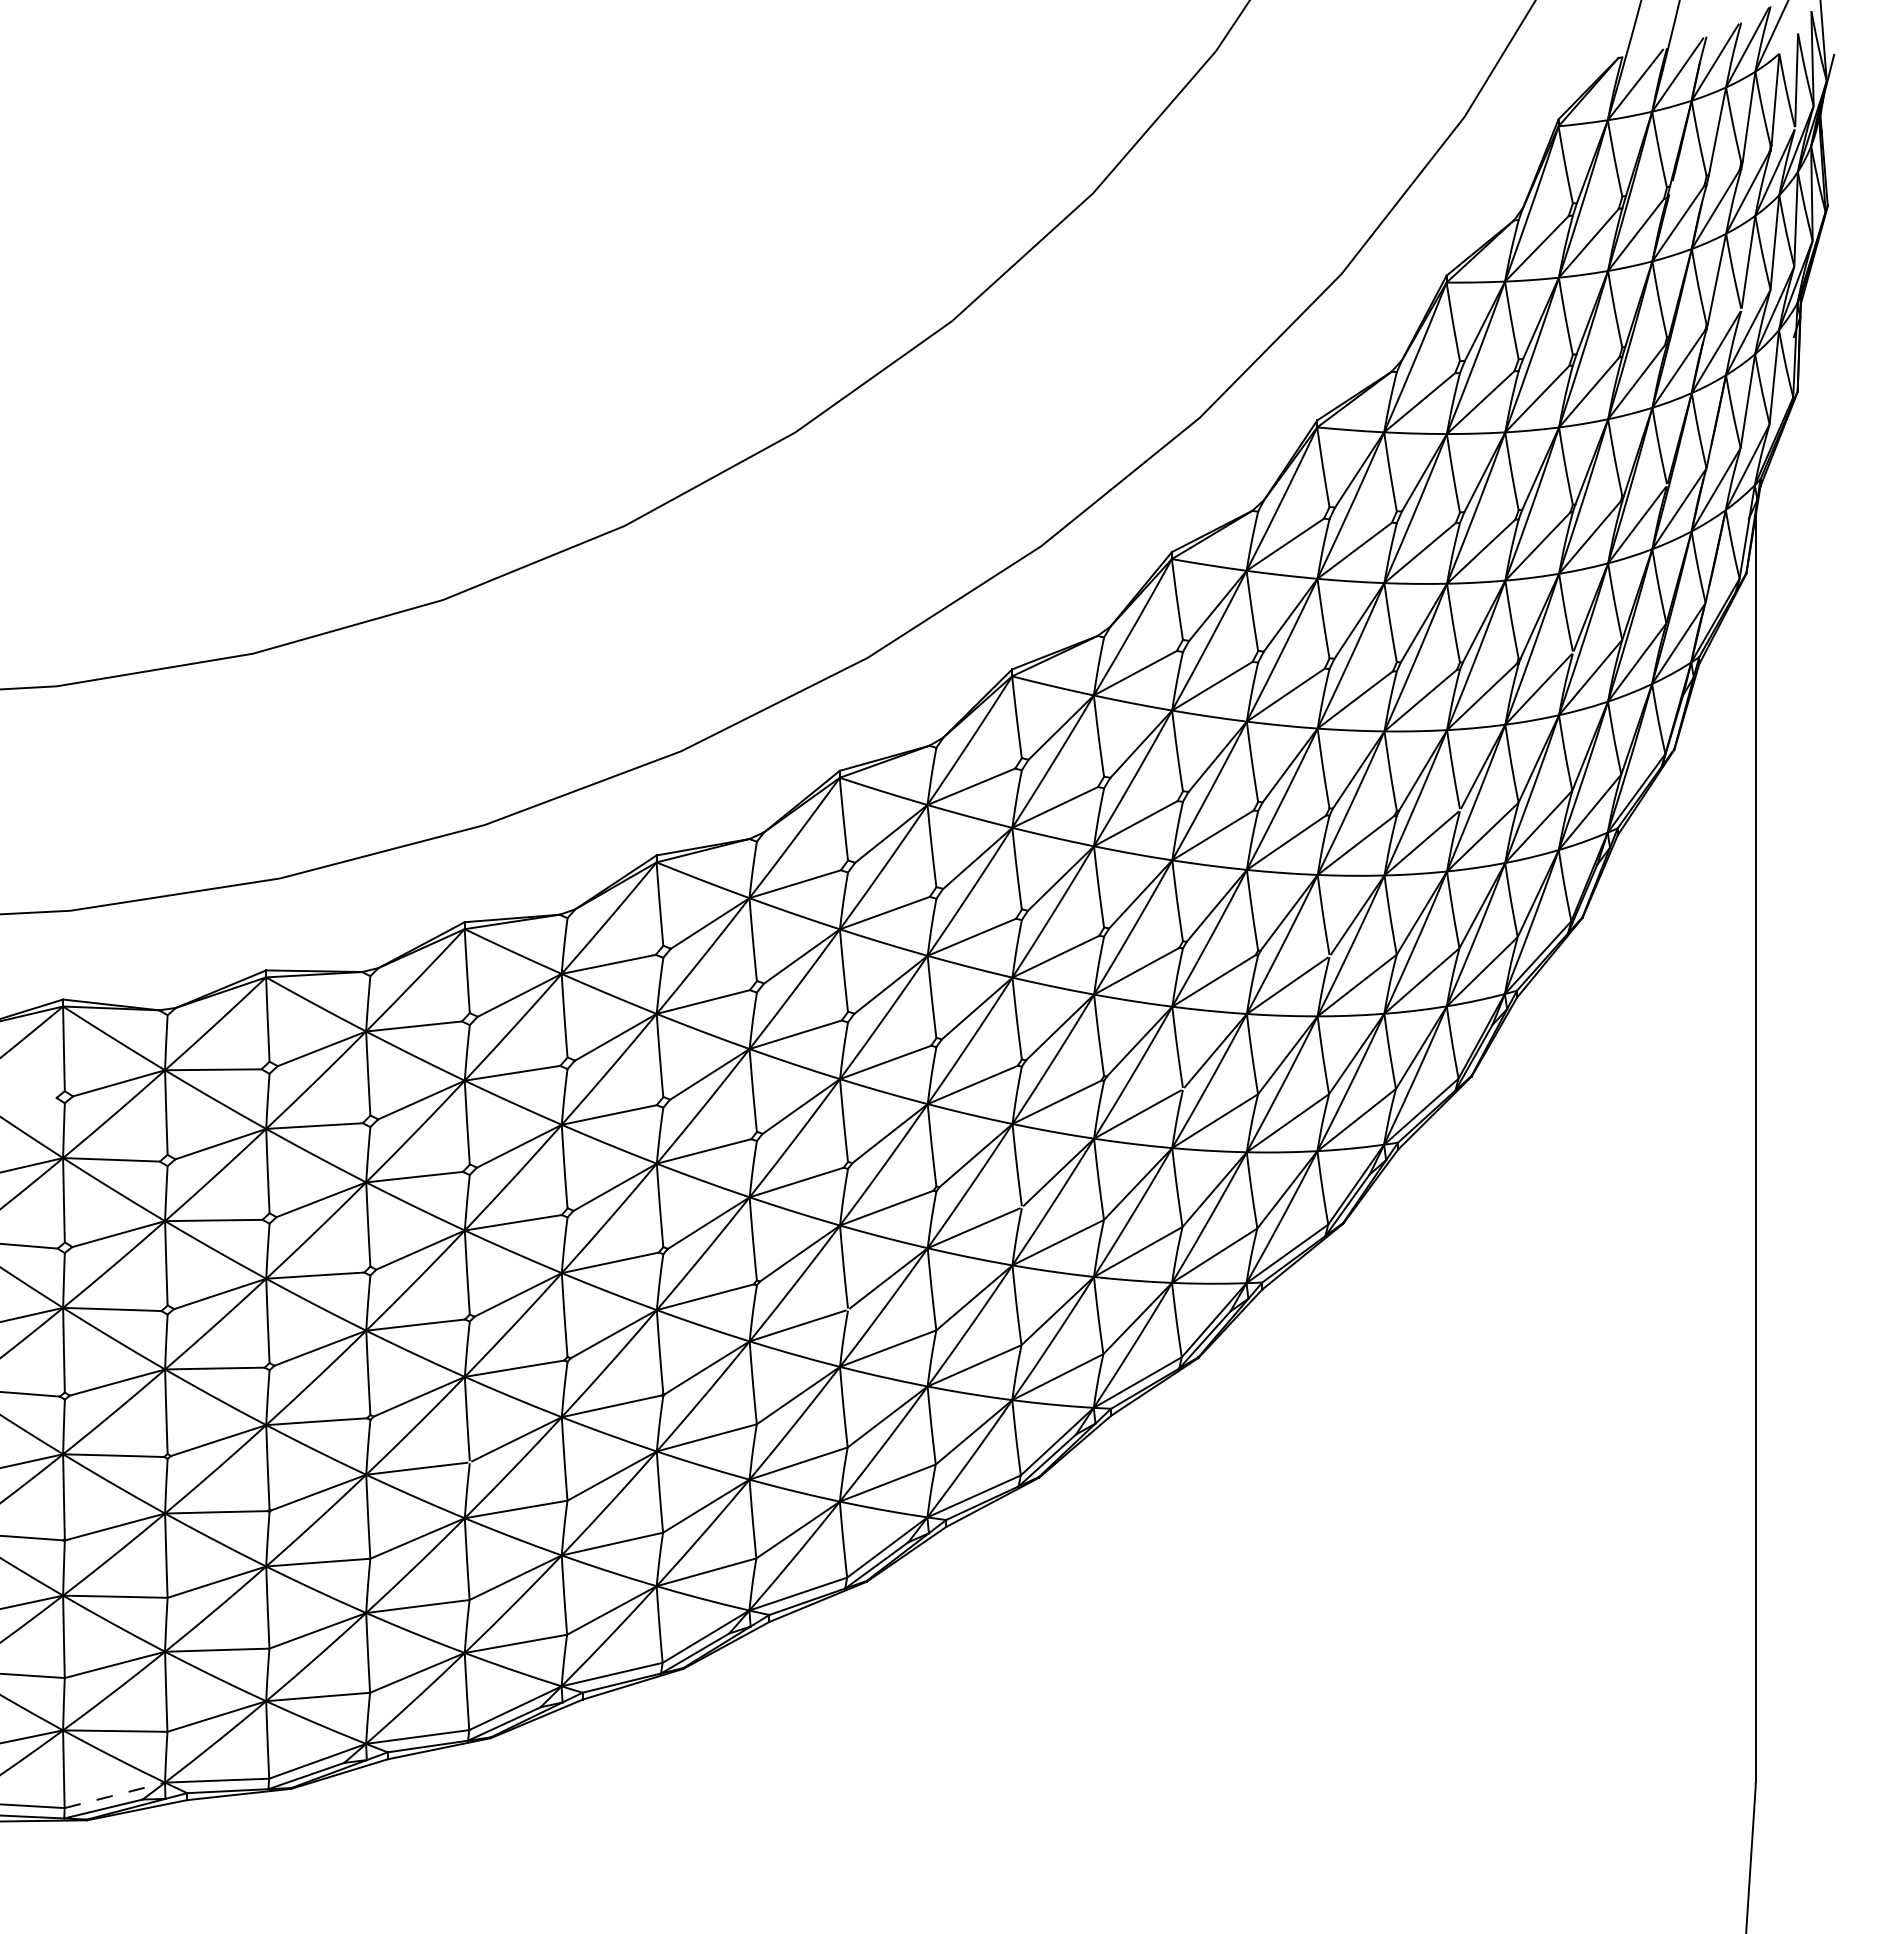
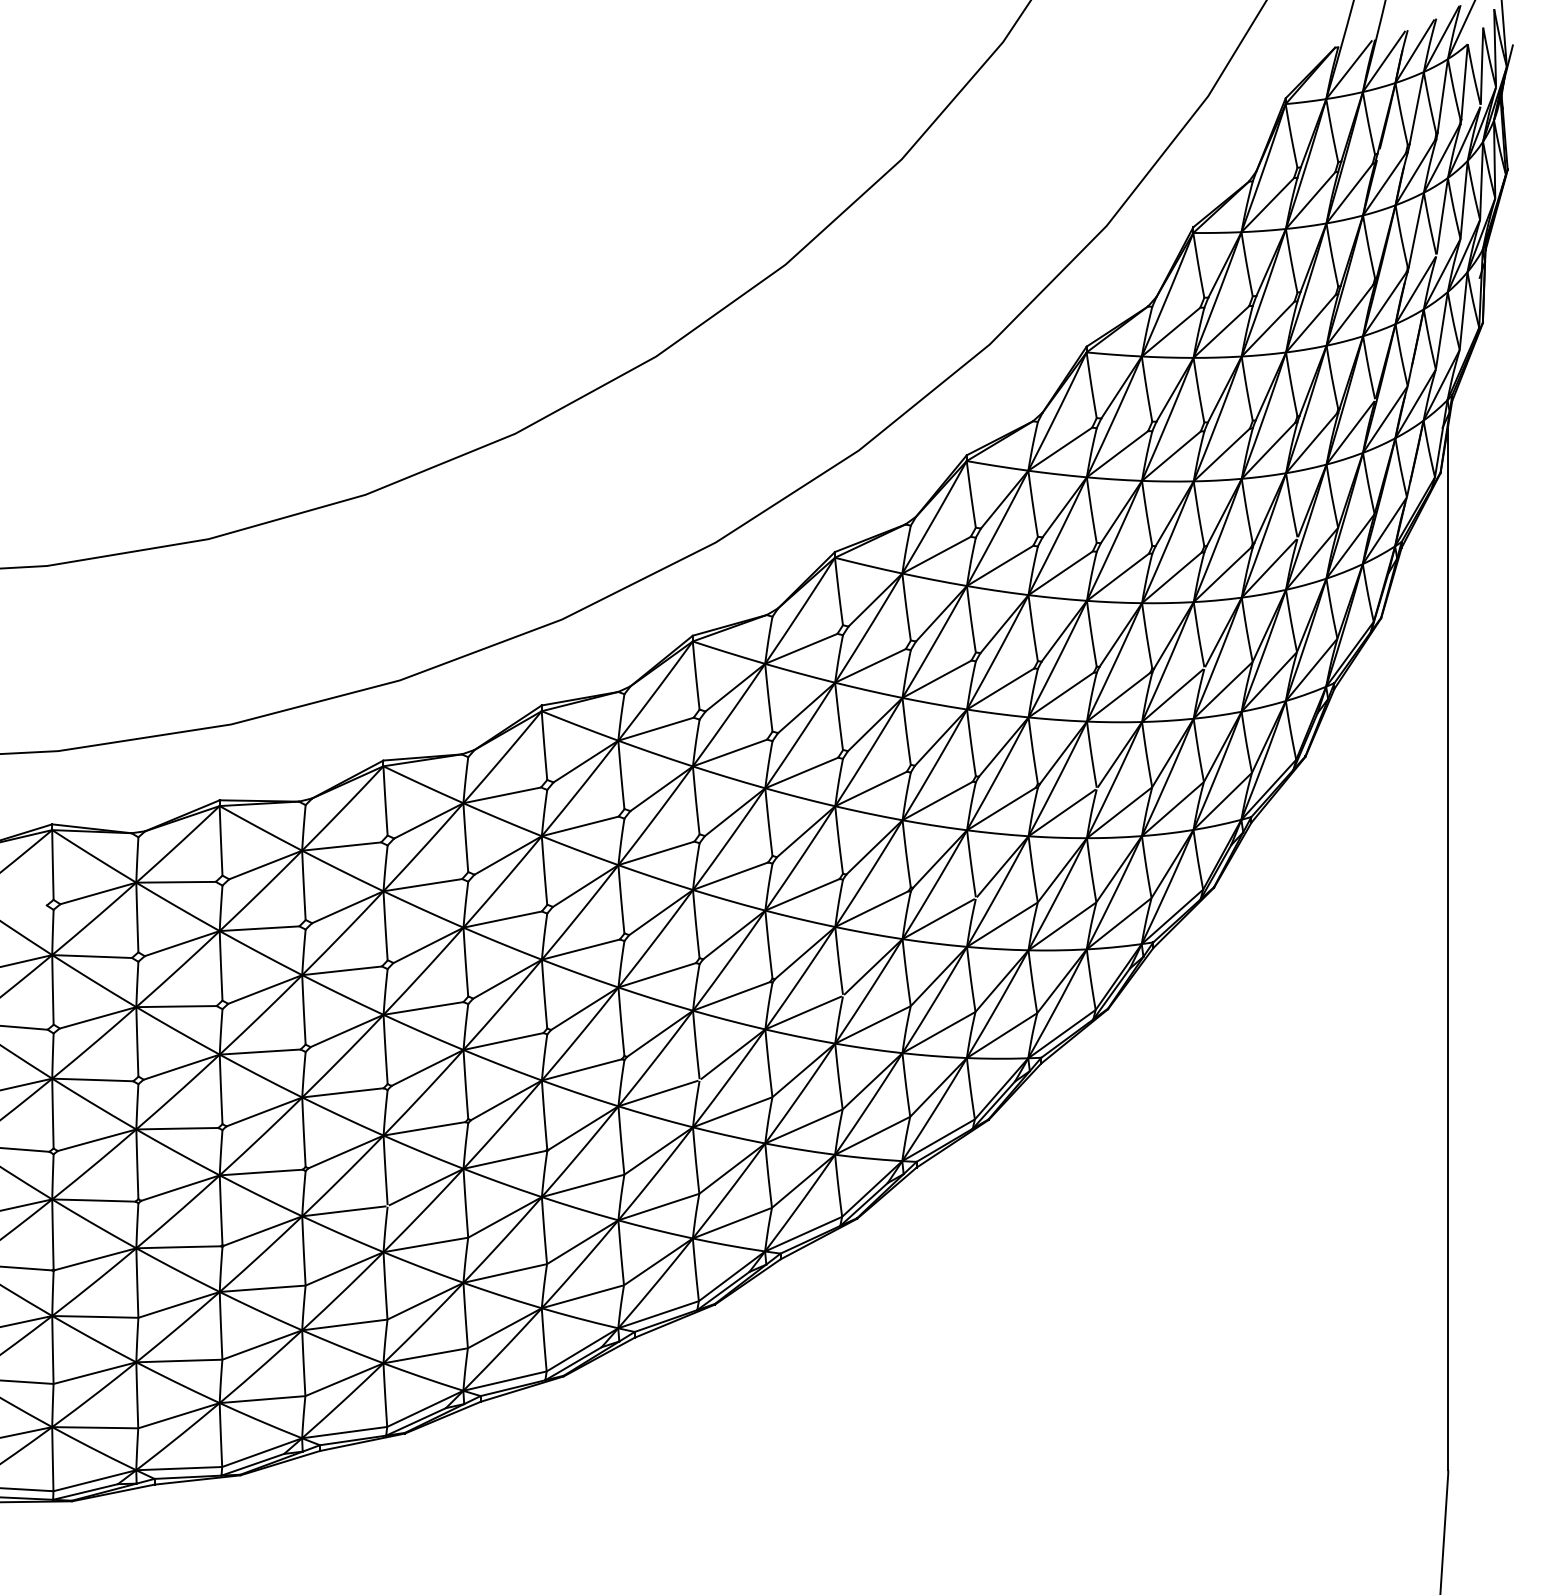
line: (114, 1795) -> (94, 1480), dashed -> solid

